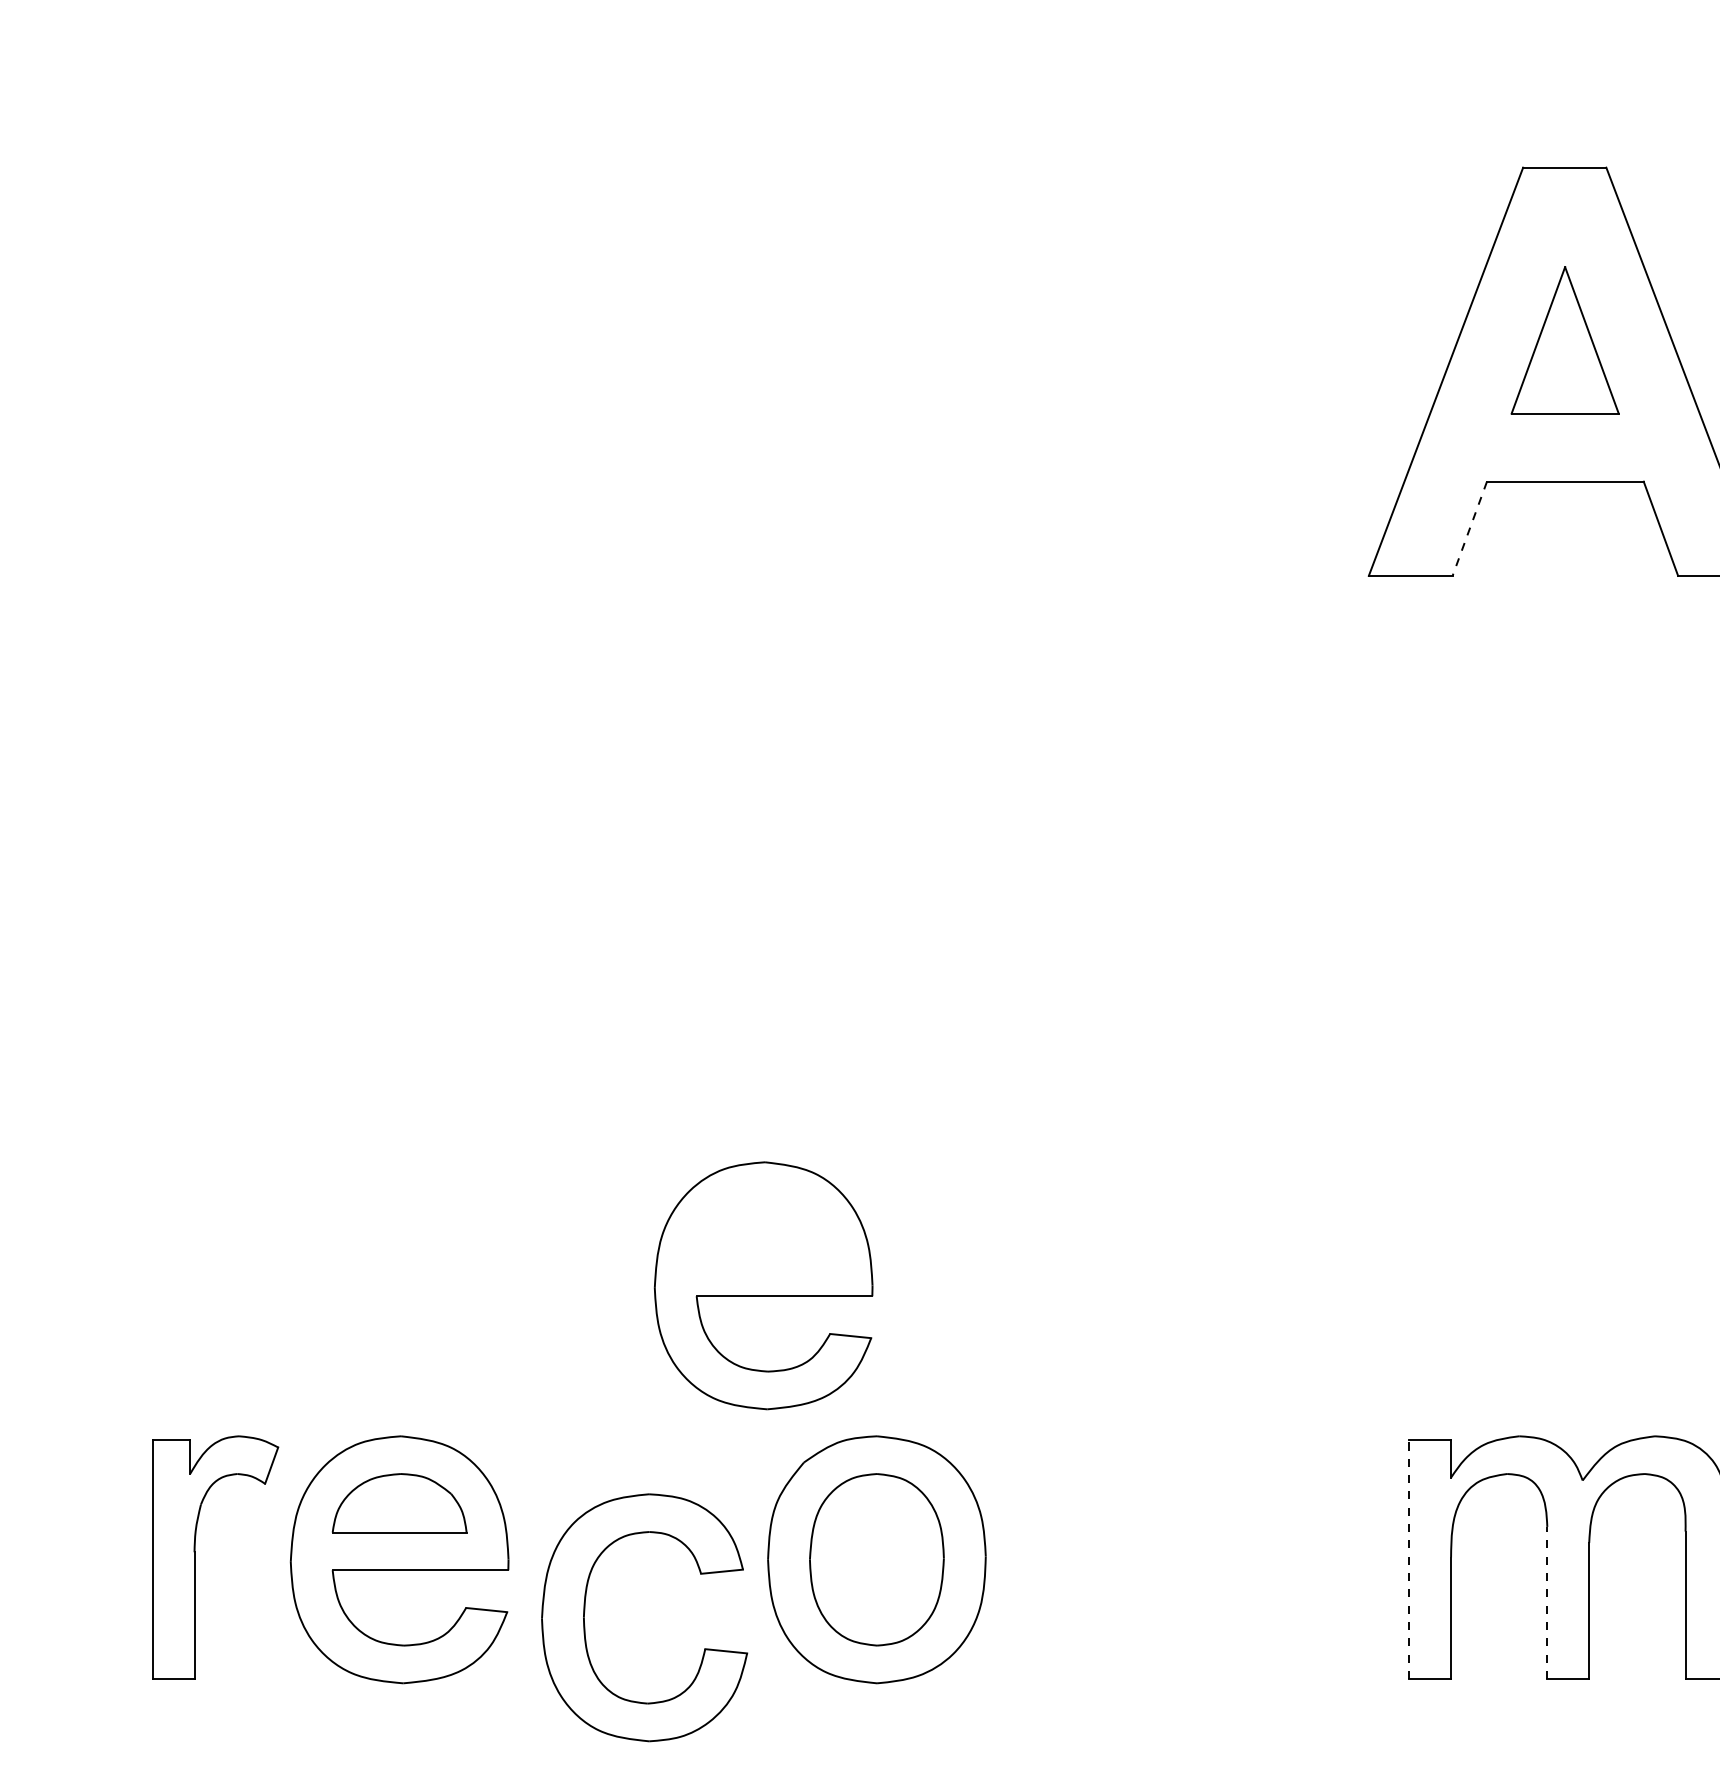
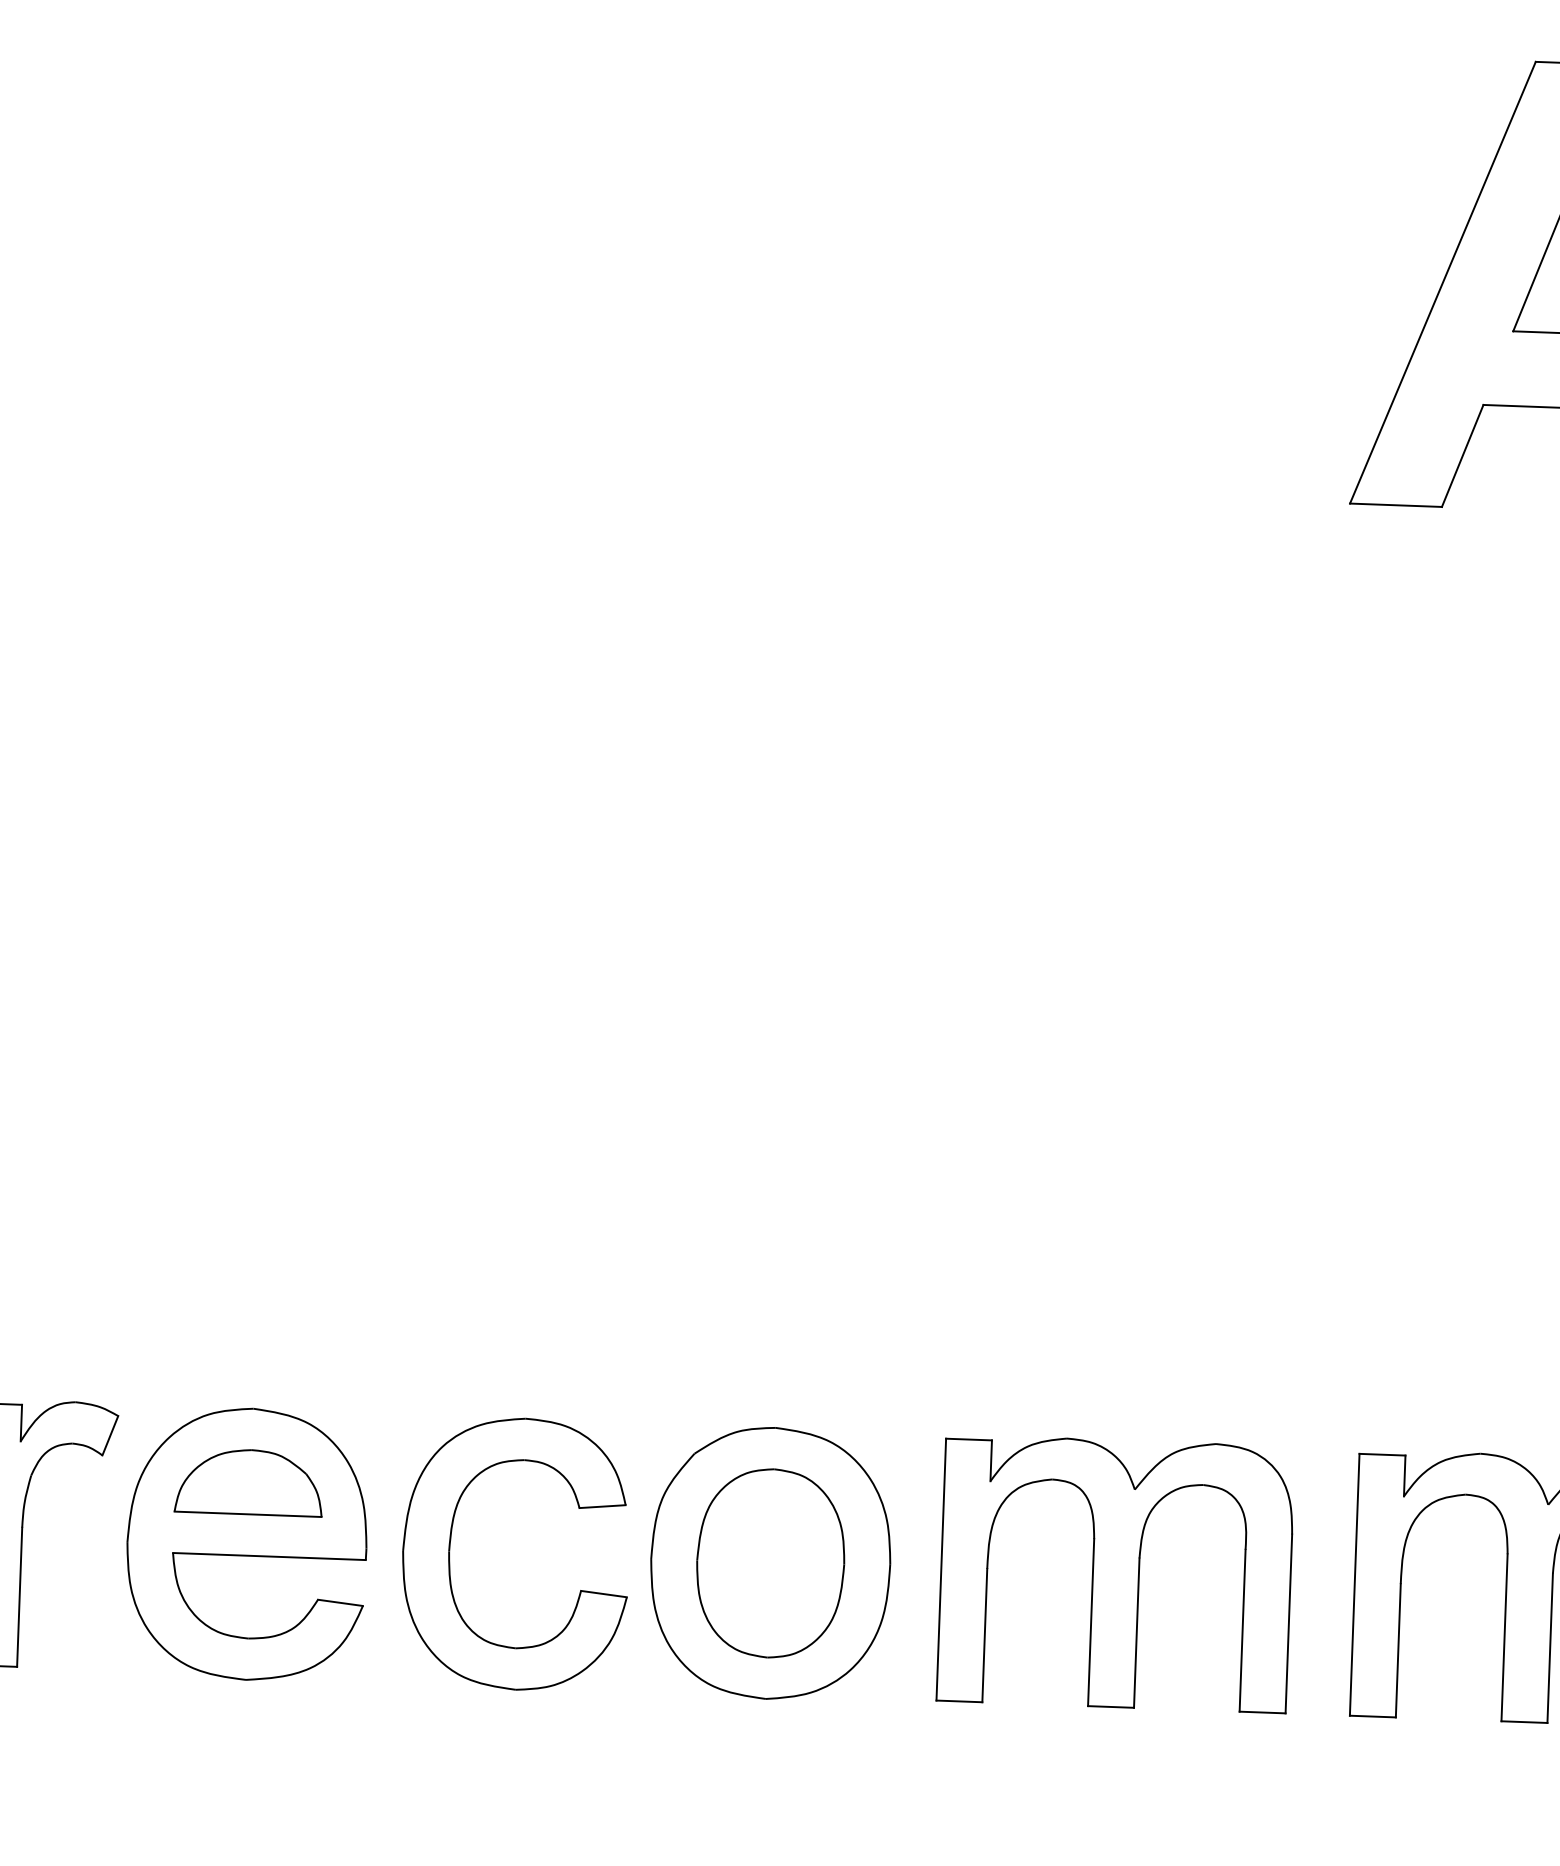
line: (1469, 529) -> (1462, 456), dashed -> solid
part: (763, 1285) -> (657, 1257), removed
part: (1191, 1557) -> (1115, 1573), added
line: (1409, 1559) -> (1355, 1584), dashed -> solid
line: (1547, 1602) -> (1504, 1637), dashed -> solid
part: (585, 1611) -> (451, 1544), moved

